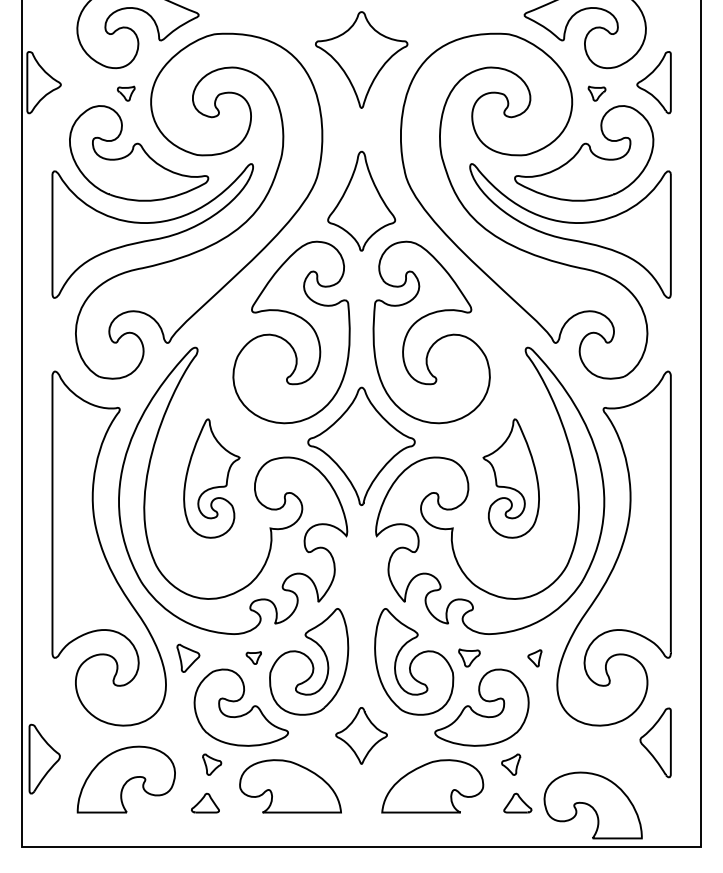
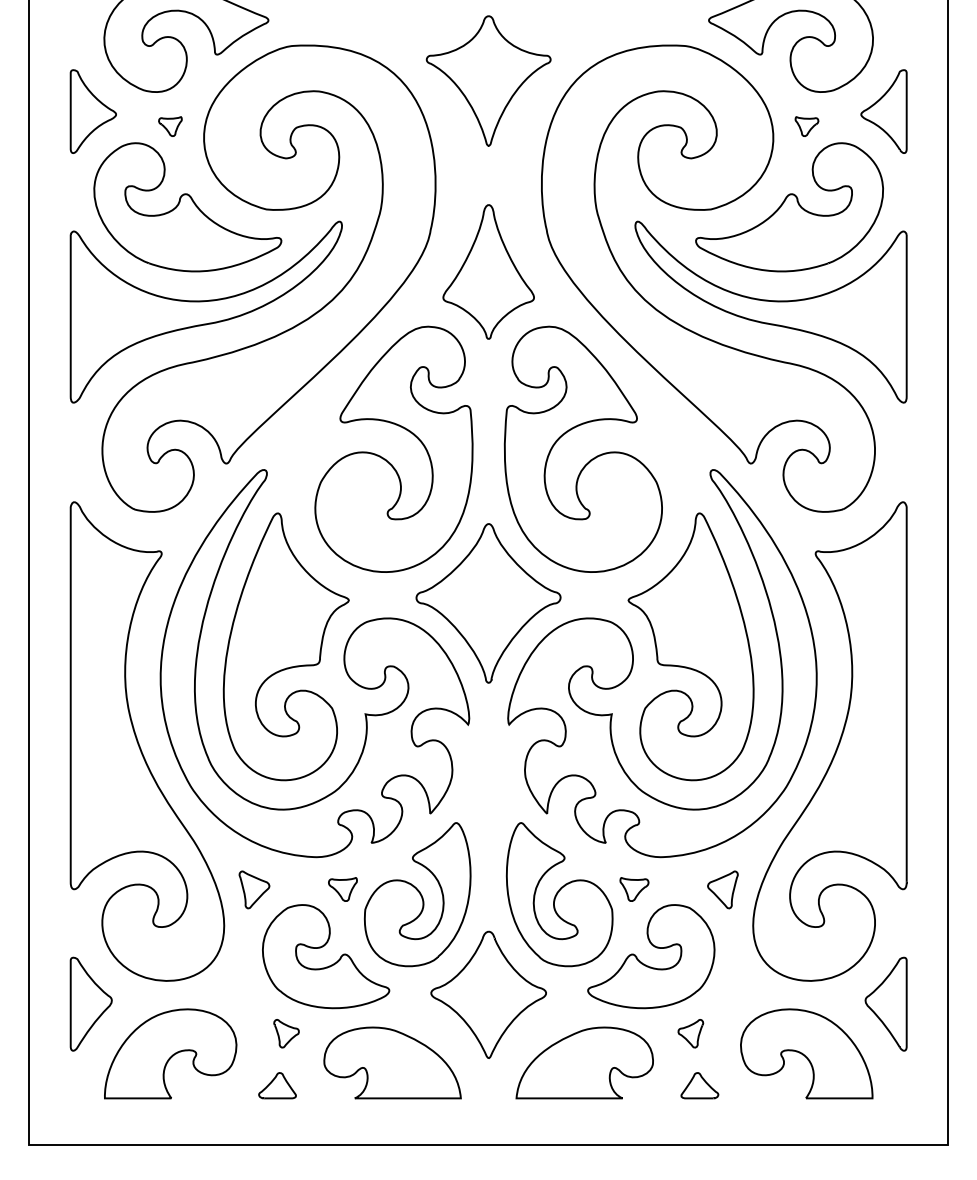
part: (43, 82) -> (92, 111), moved
part: (211, 478) -> (285, 646), size x1.67
part: (510, 478) -> (690, 646), size x1.67
part: (253, 658) -> (342, 889), size x1.43
part: (534, 658) -> (722, 889), size x1.67
part: (361, 735) -> (488, 994), size x1.67
part: (44, 758) -> (90, 1003), moved
part: (593, 805) -> (806, 1053), moved

